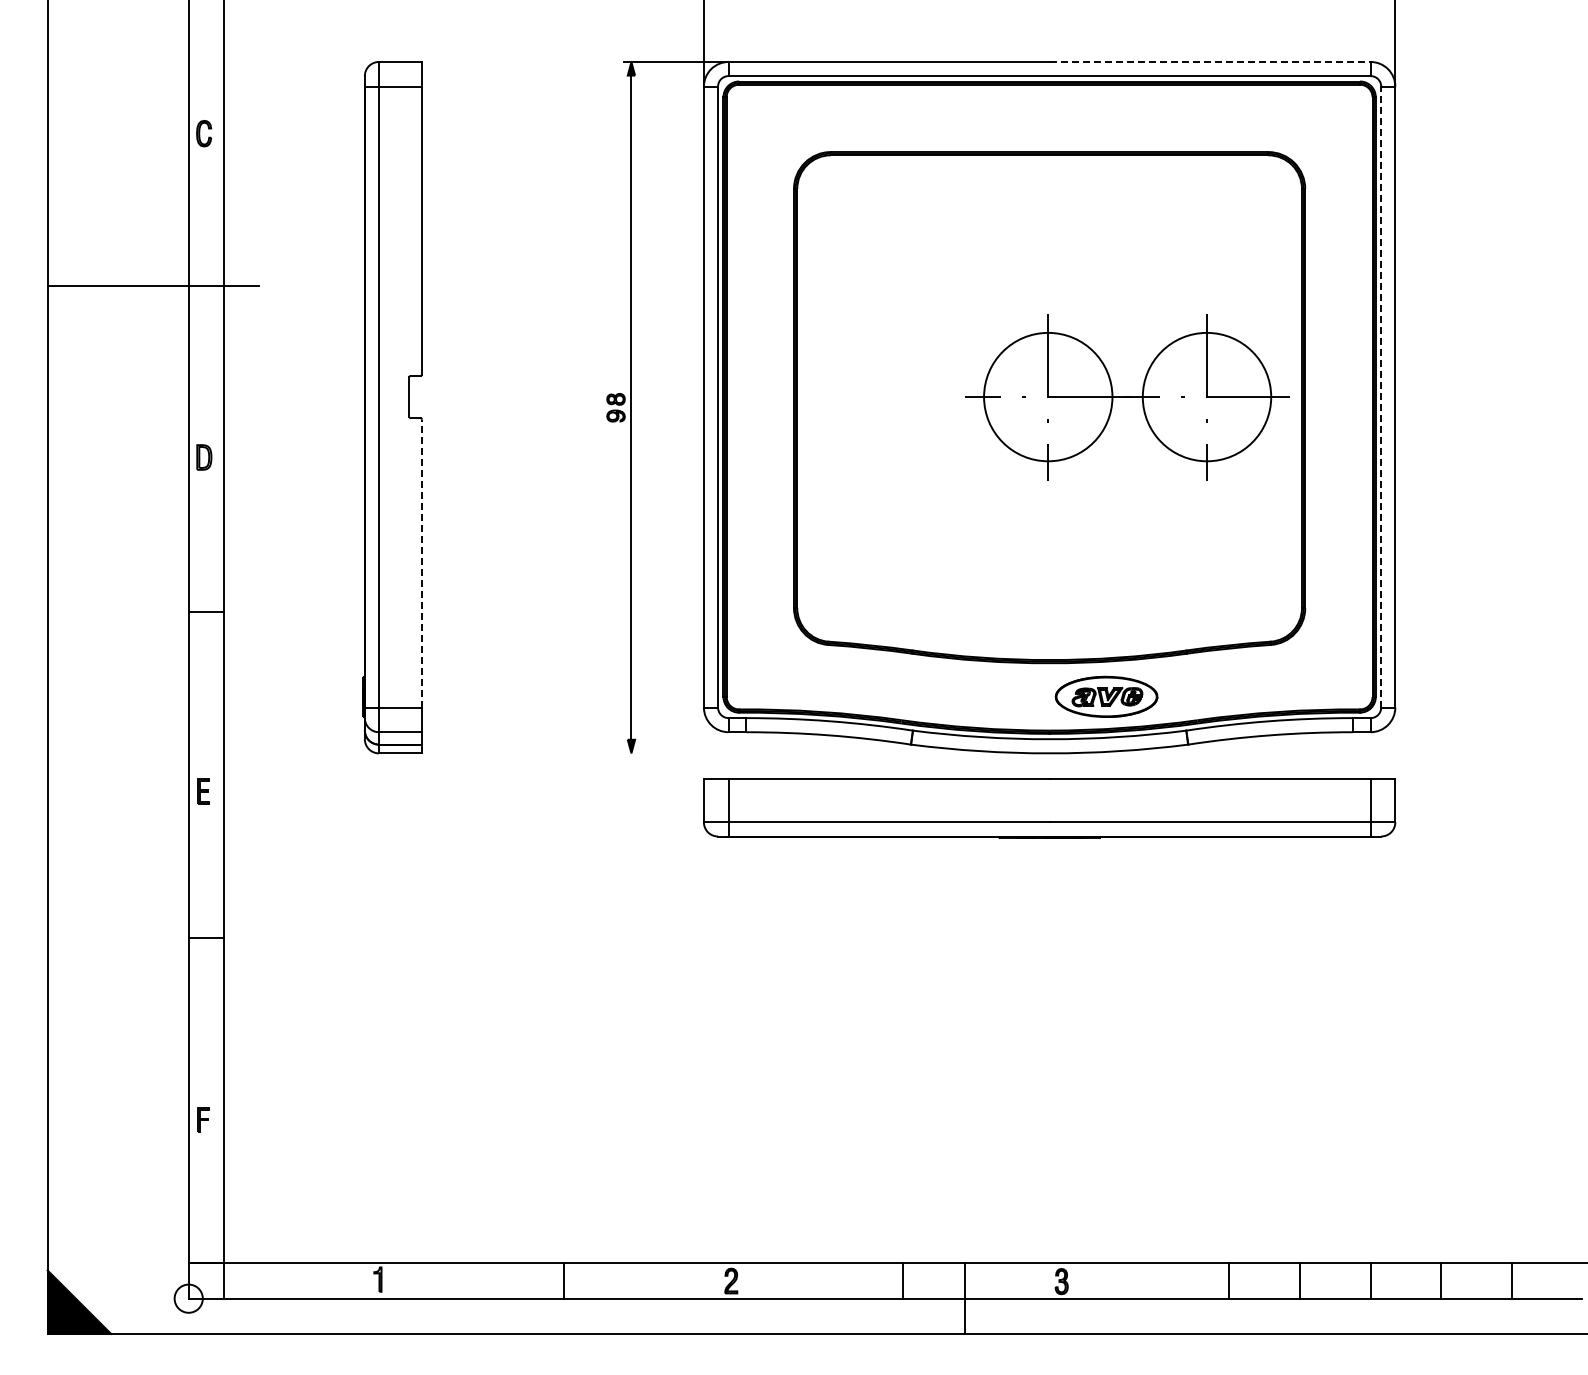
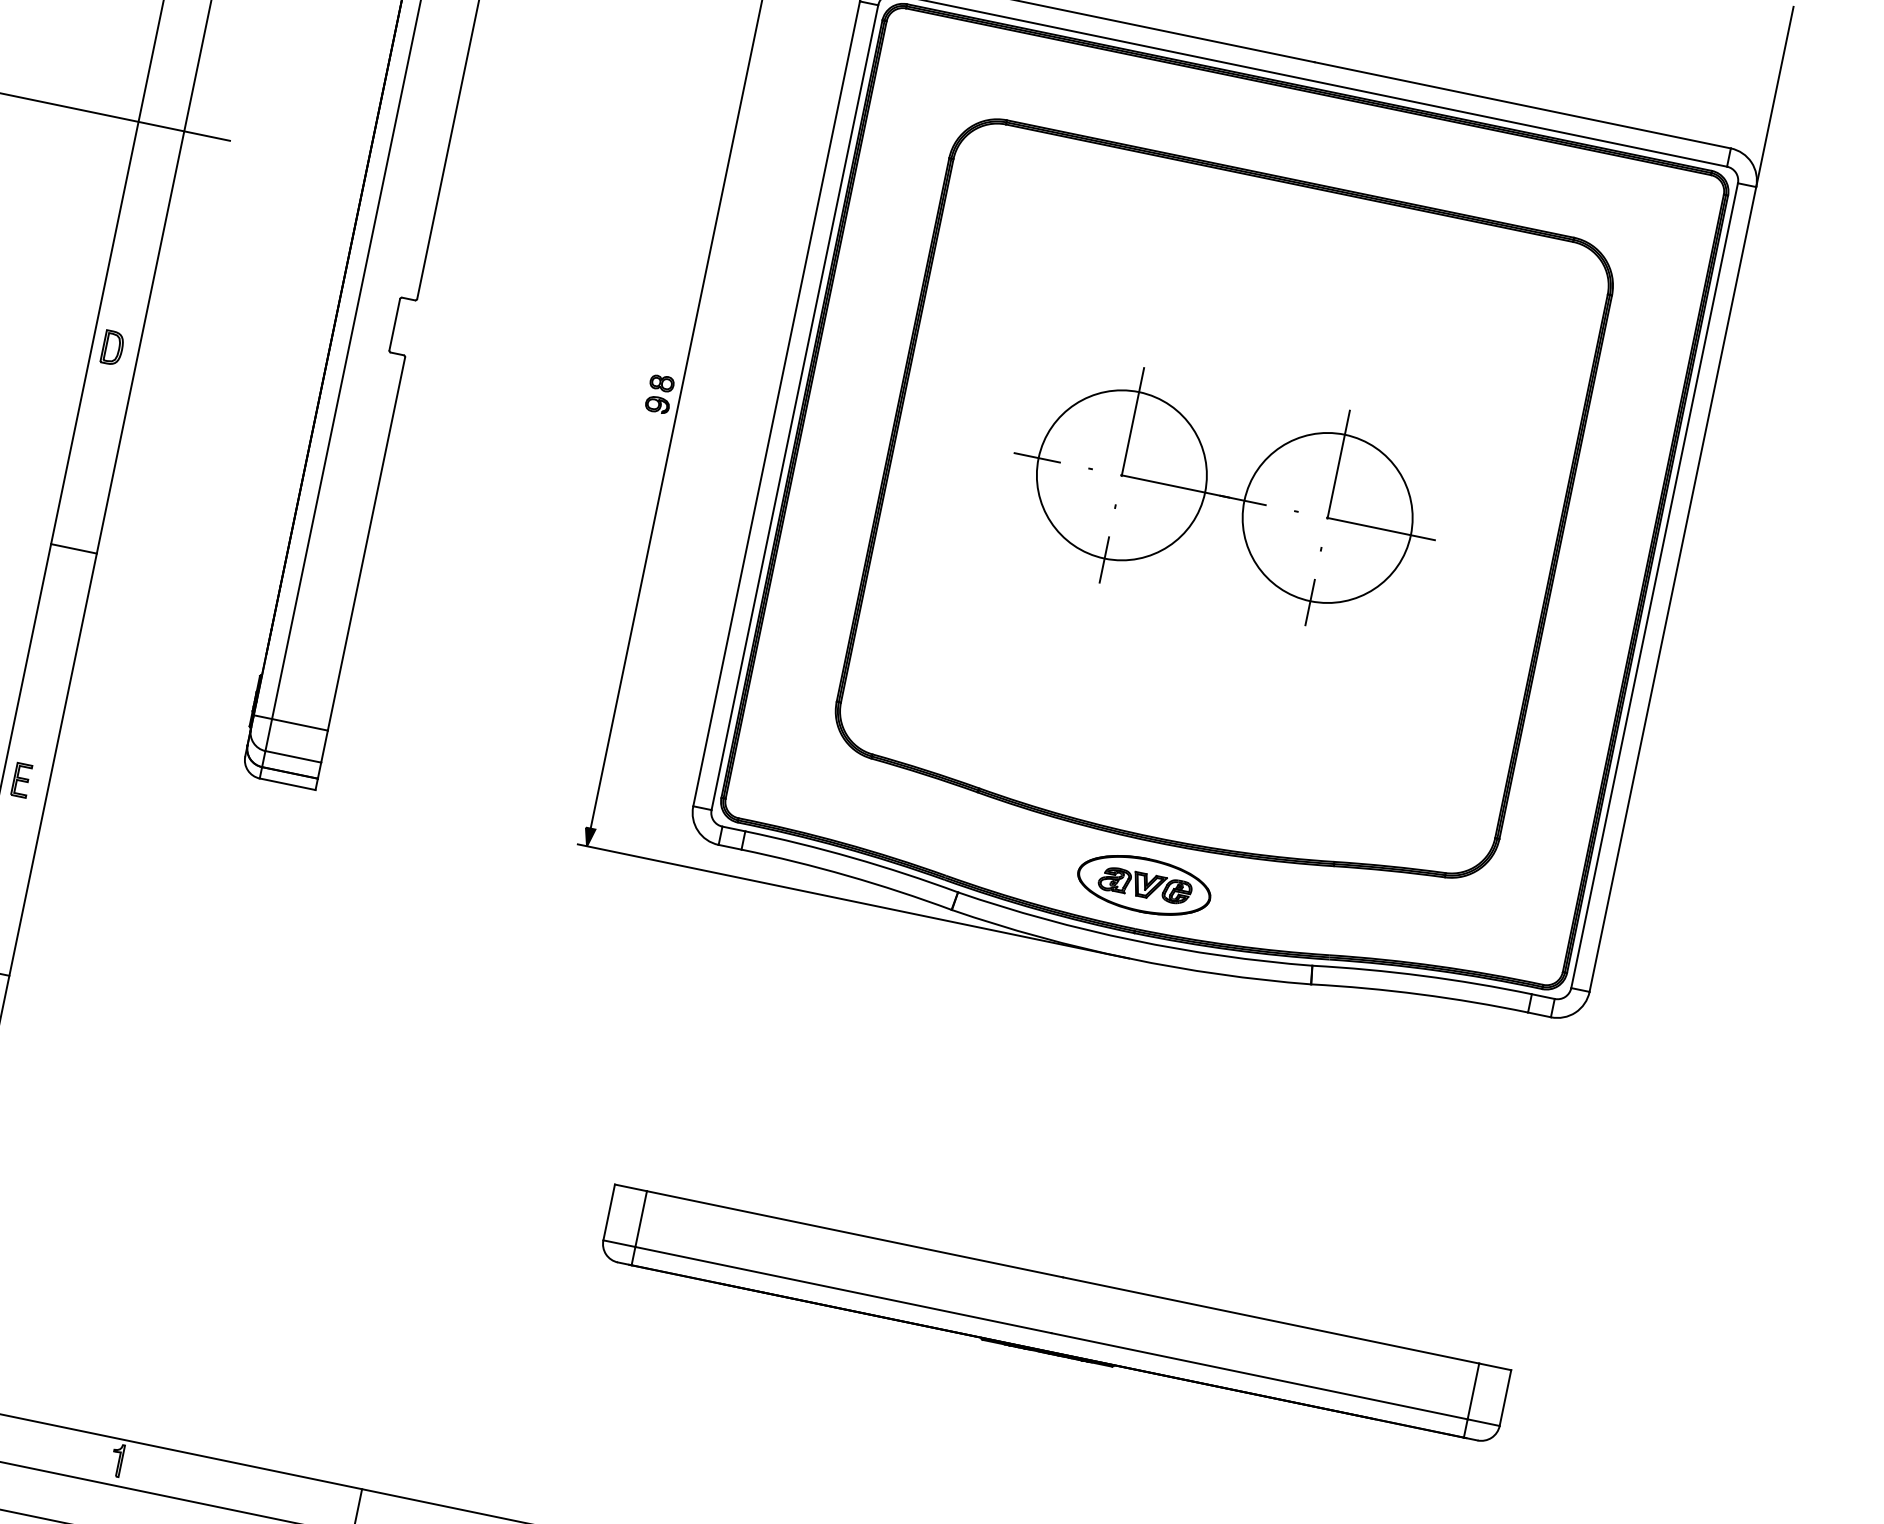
line: (1210, 61) -> (1523, 104), dashed -> solid
line: (1381, 396) -> (1655, 584), dashed -> solid
part: (1127, 397) -> (1224, 497), moved
line: (422, 563) -> (367, 544), dashed -> solid
part: (1106, 696) -> (1144, 884), moved
line: (836, 753) -> (852, 901), added
part: (1049, 808) -> (1055, 1315), moved

